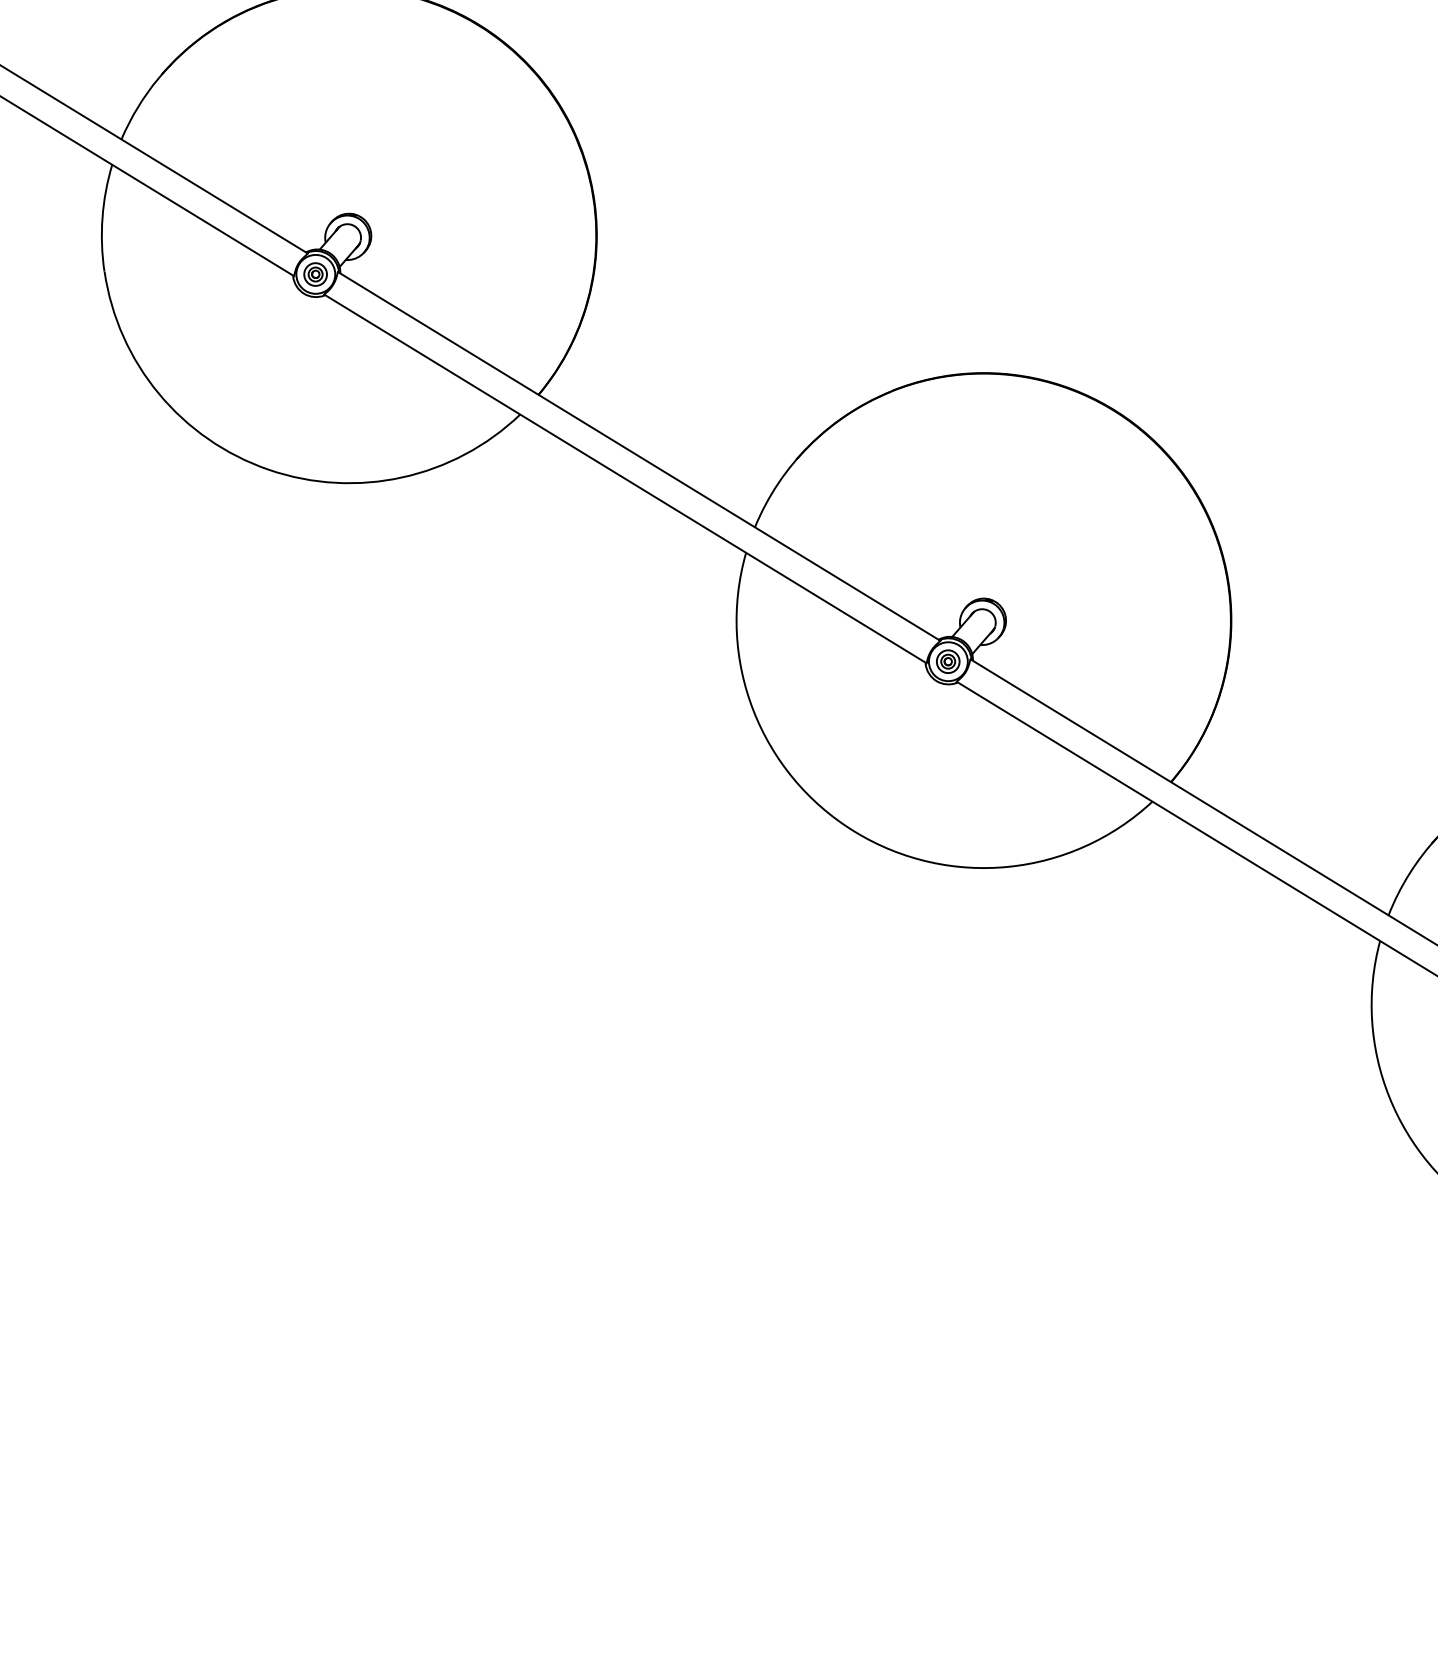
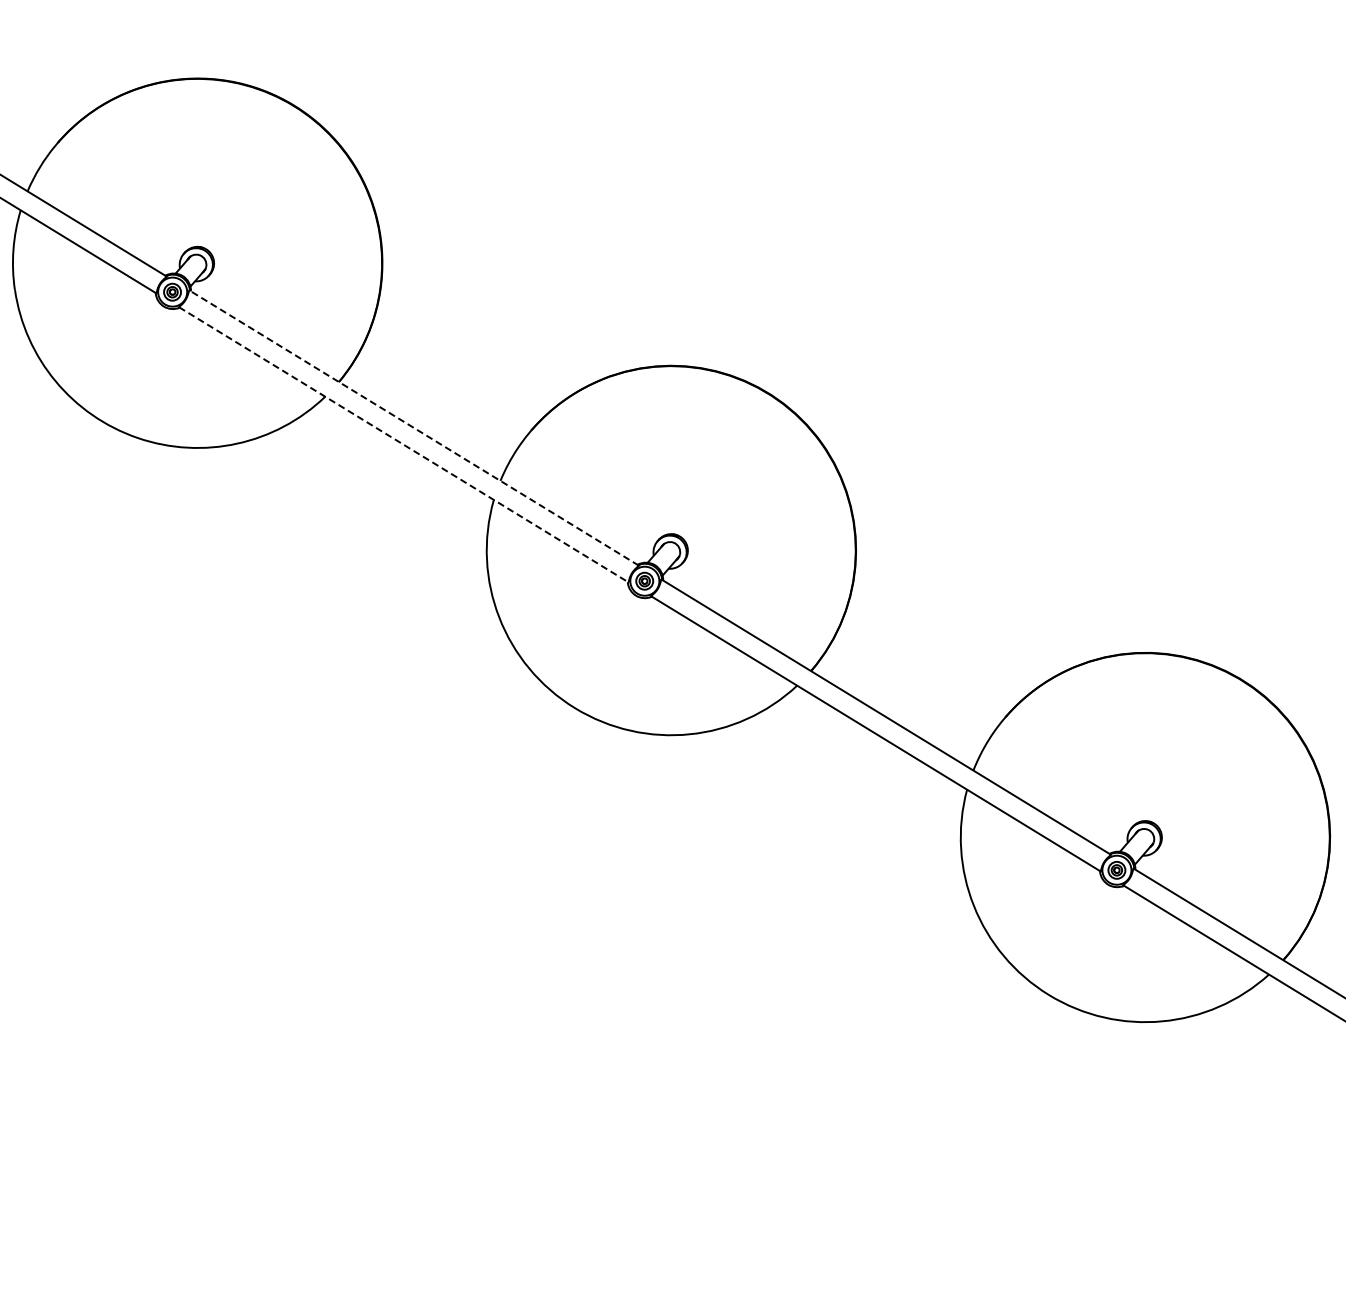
line: (639, 457) -> (414, 428), solid -> dashed
line: (626, 479) -> (404, 445), solid -> dashed

